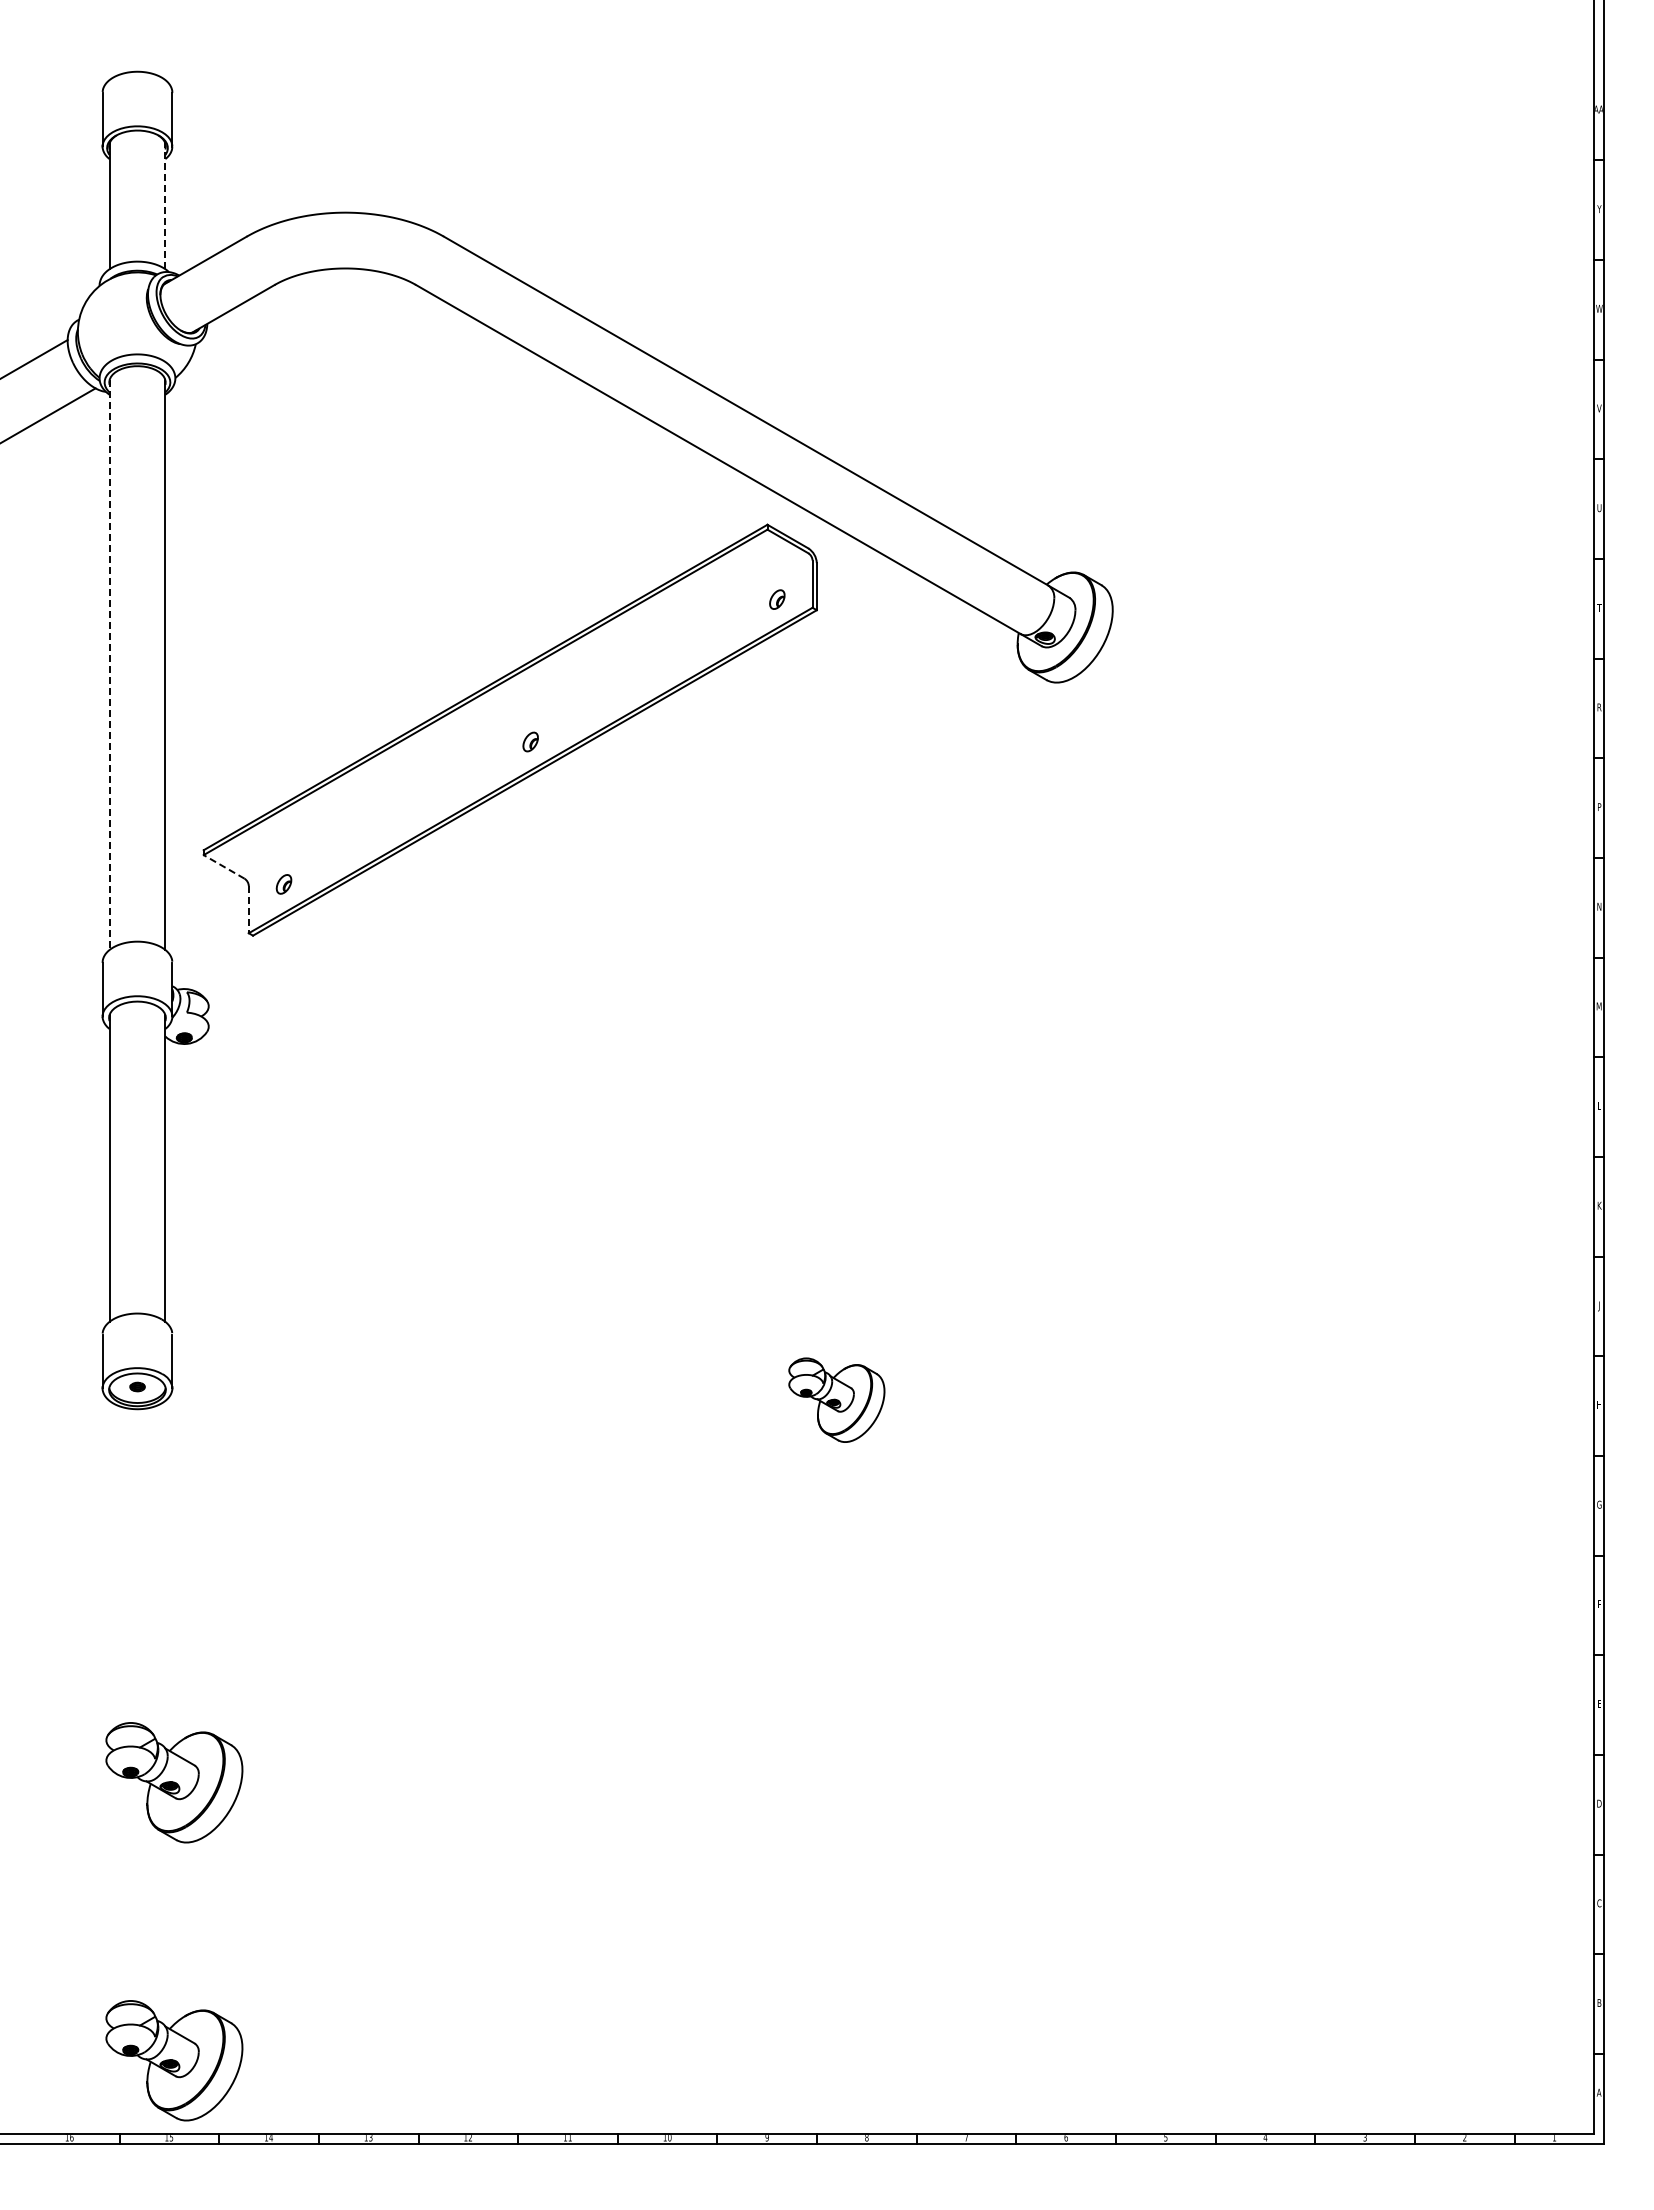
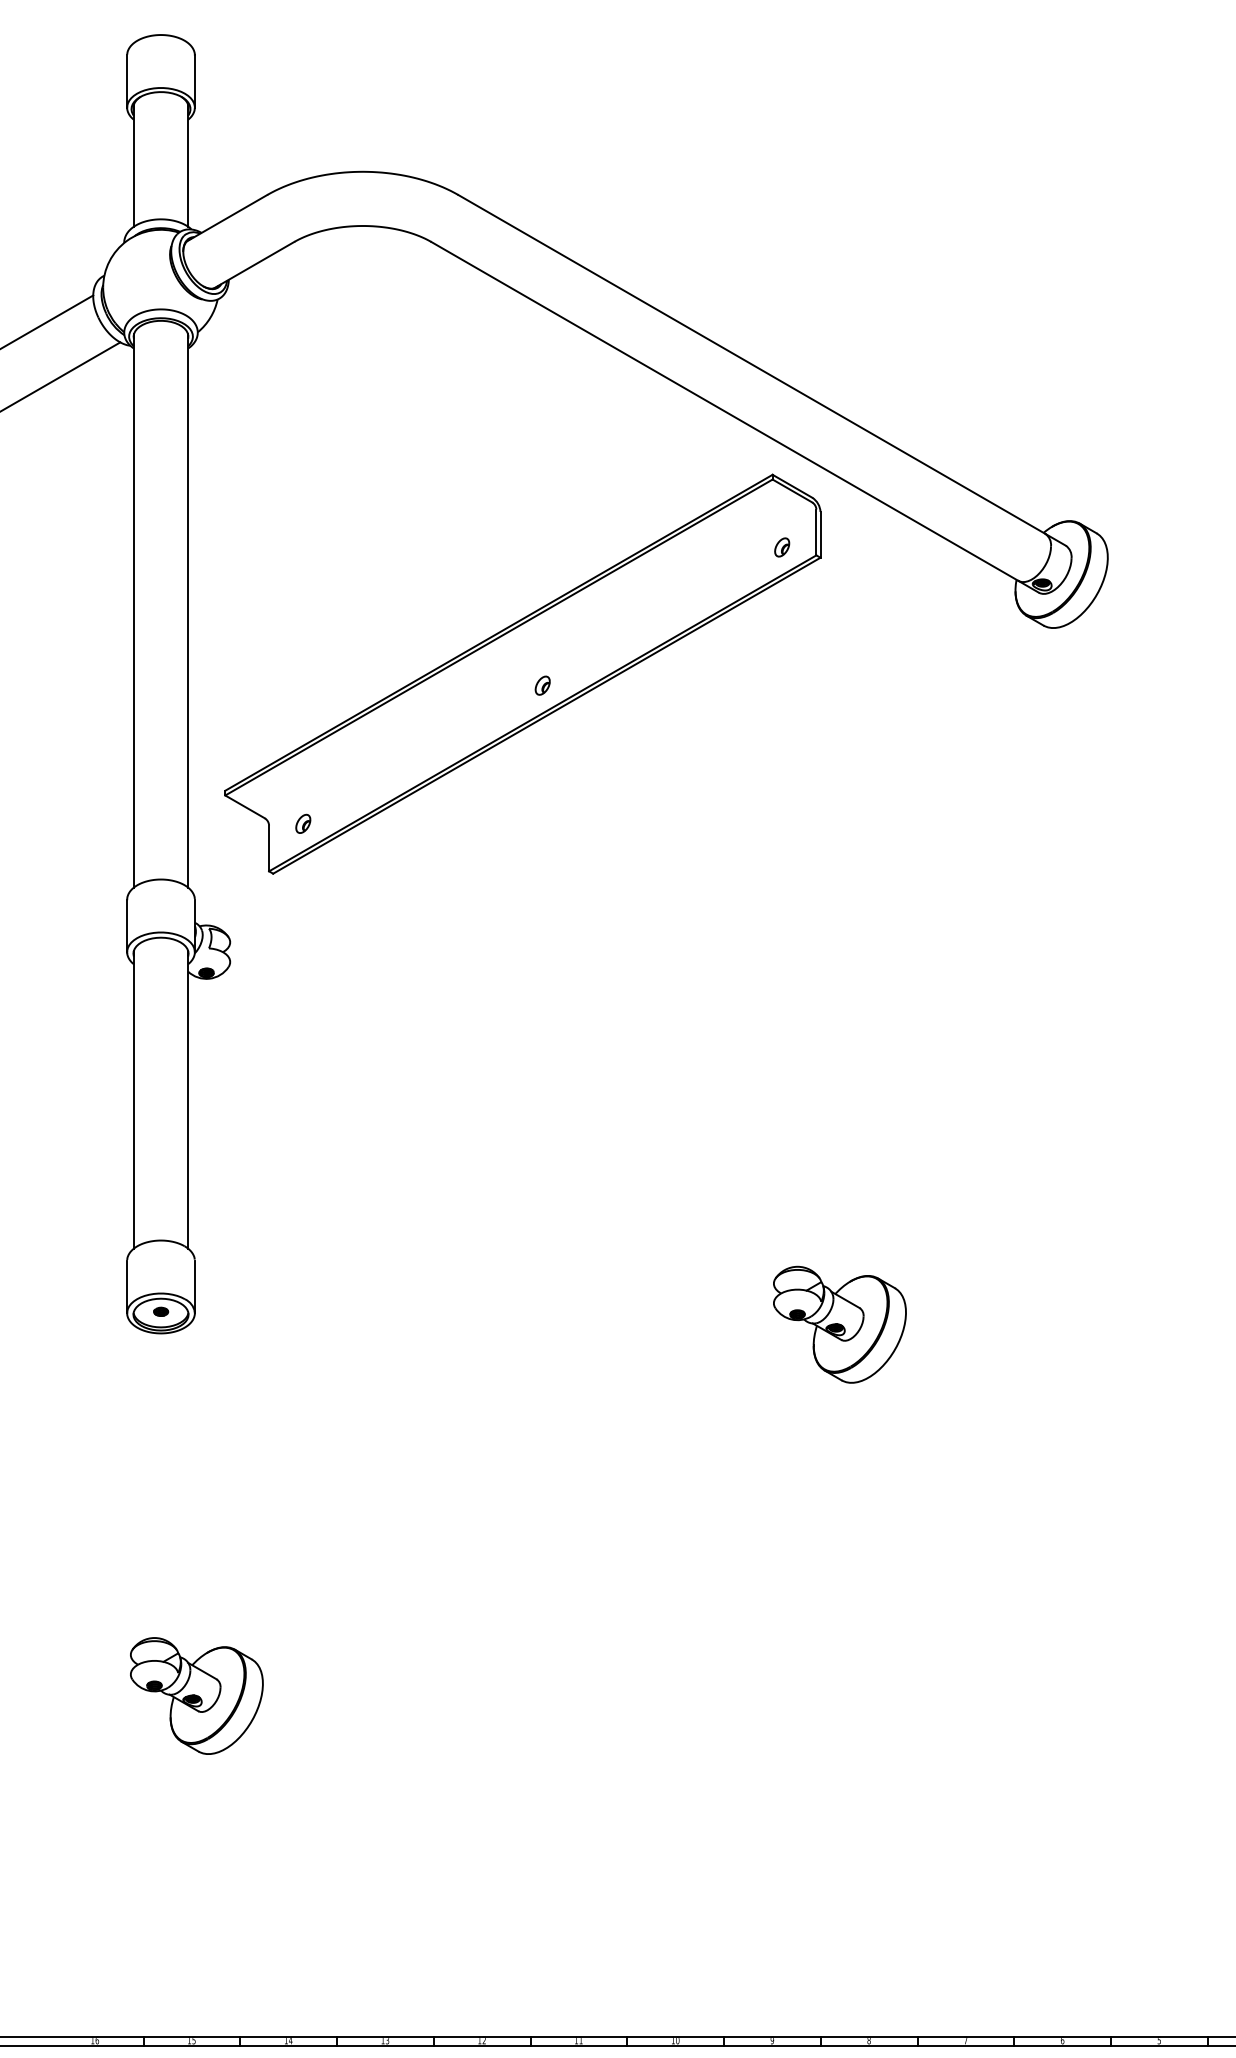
line: (165, 206) -> (188, 165), dashed -> solid
line: (109, 665) -> (133, 611), dashed -> solid
line: (224, 866) -> (245, 806), dashed -> solid
line: (248, 909) -> (268, 848), dashed -> solid
part: (836, 1399) -> (839, 1323), size x1.43
part: (174, 2060) -> (196, 1965), removed

